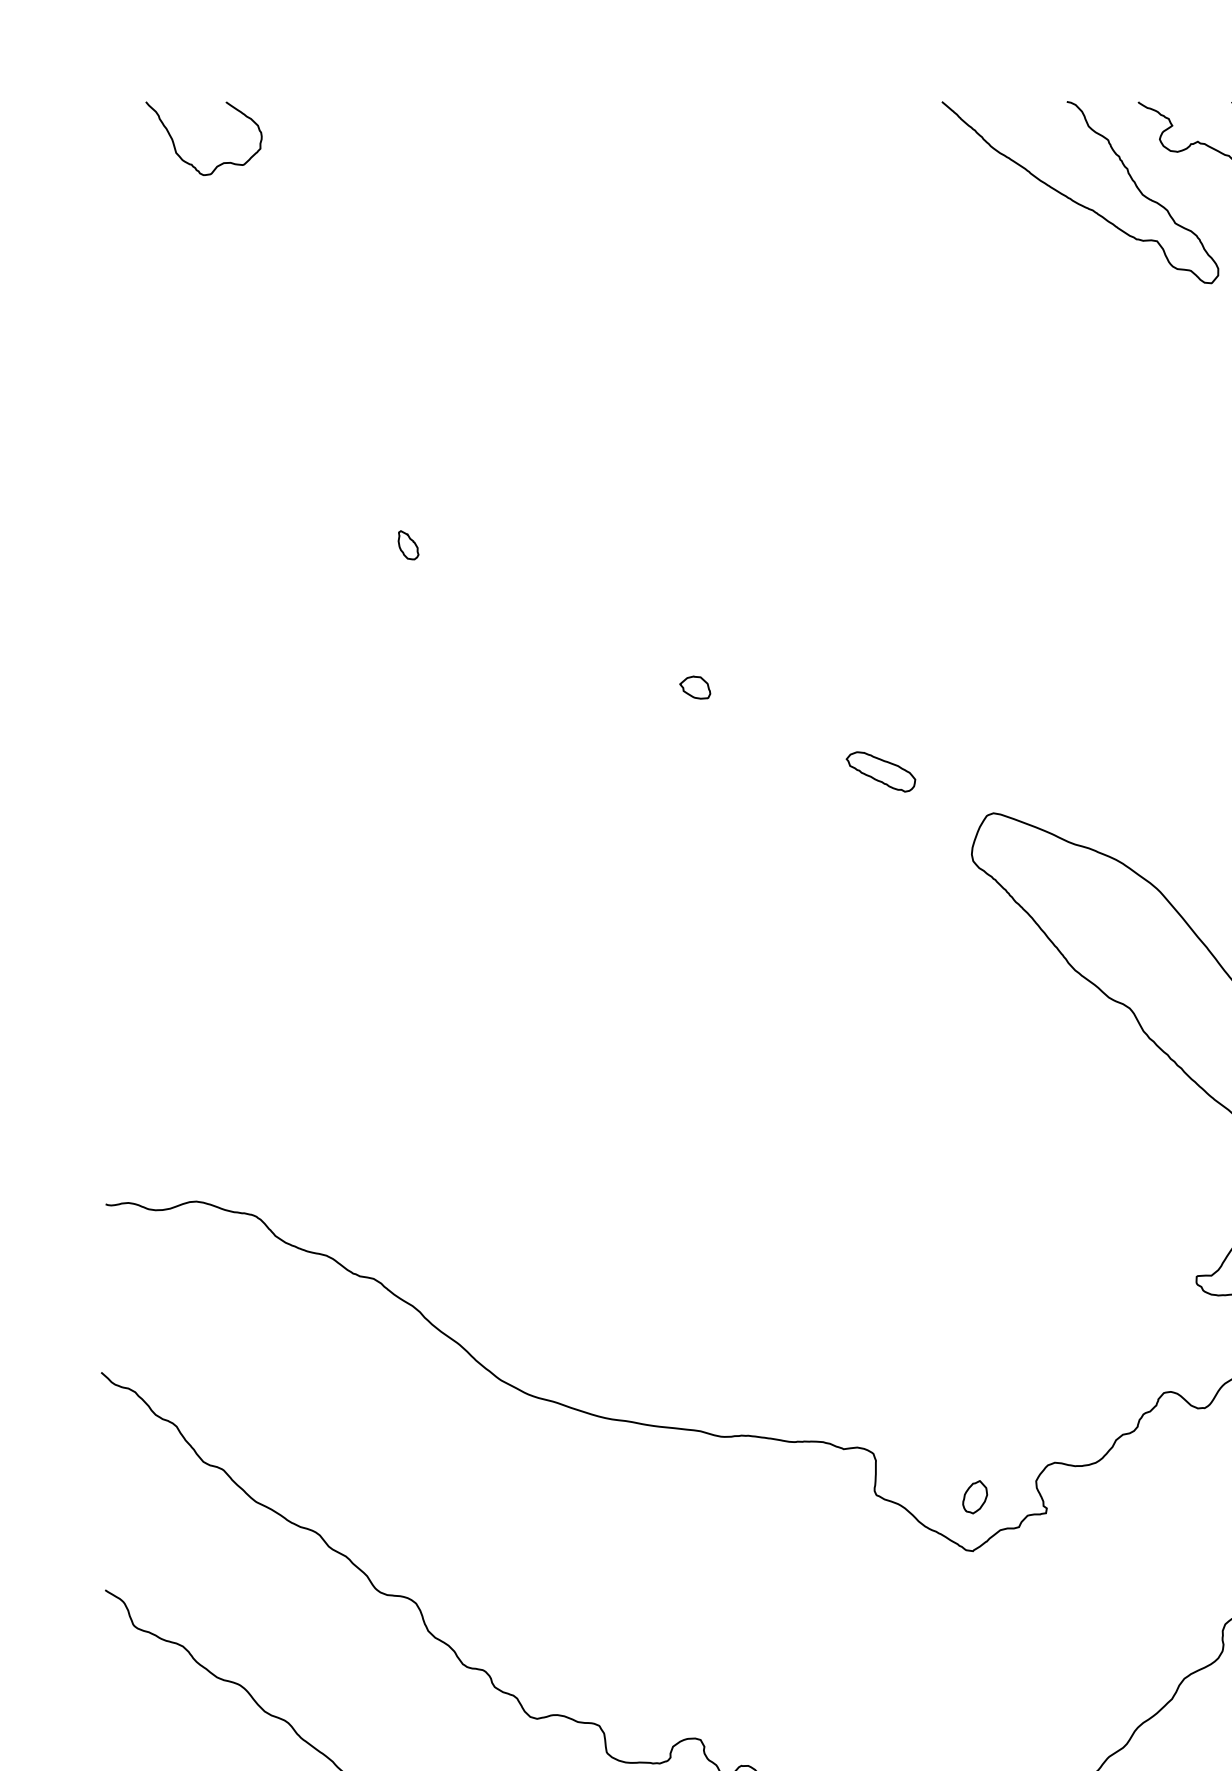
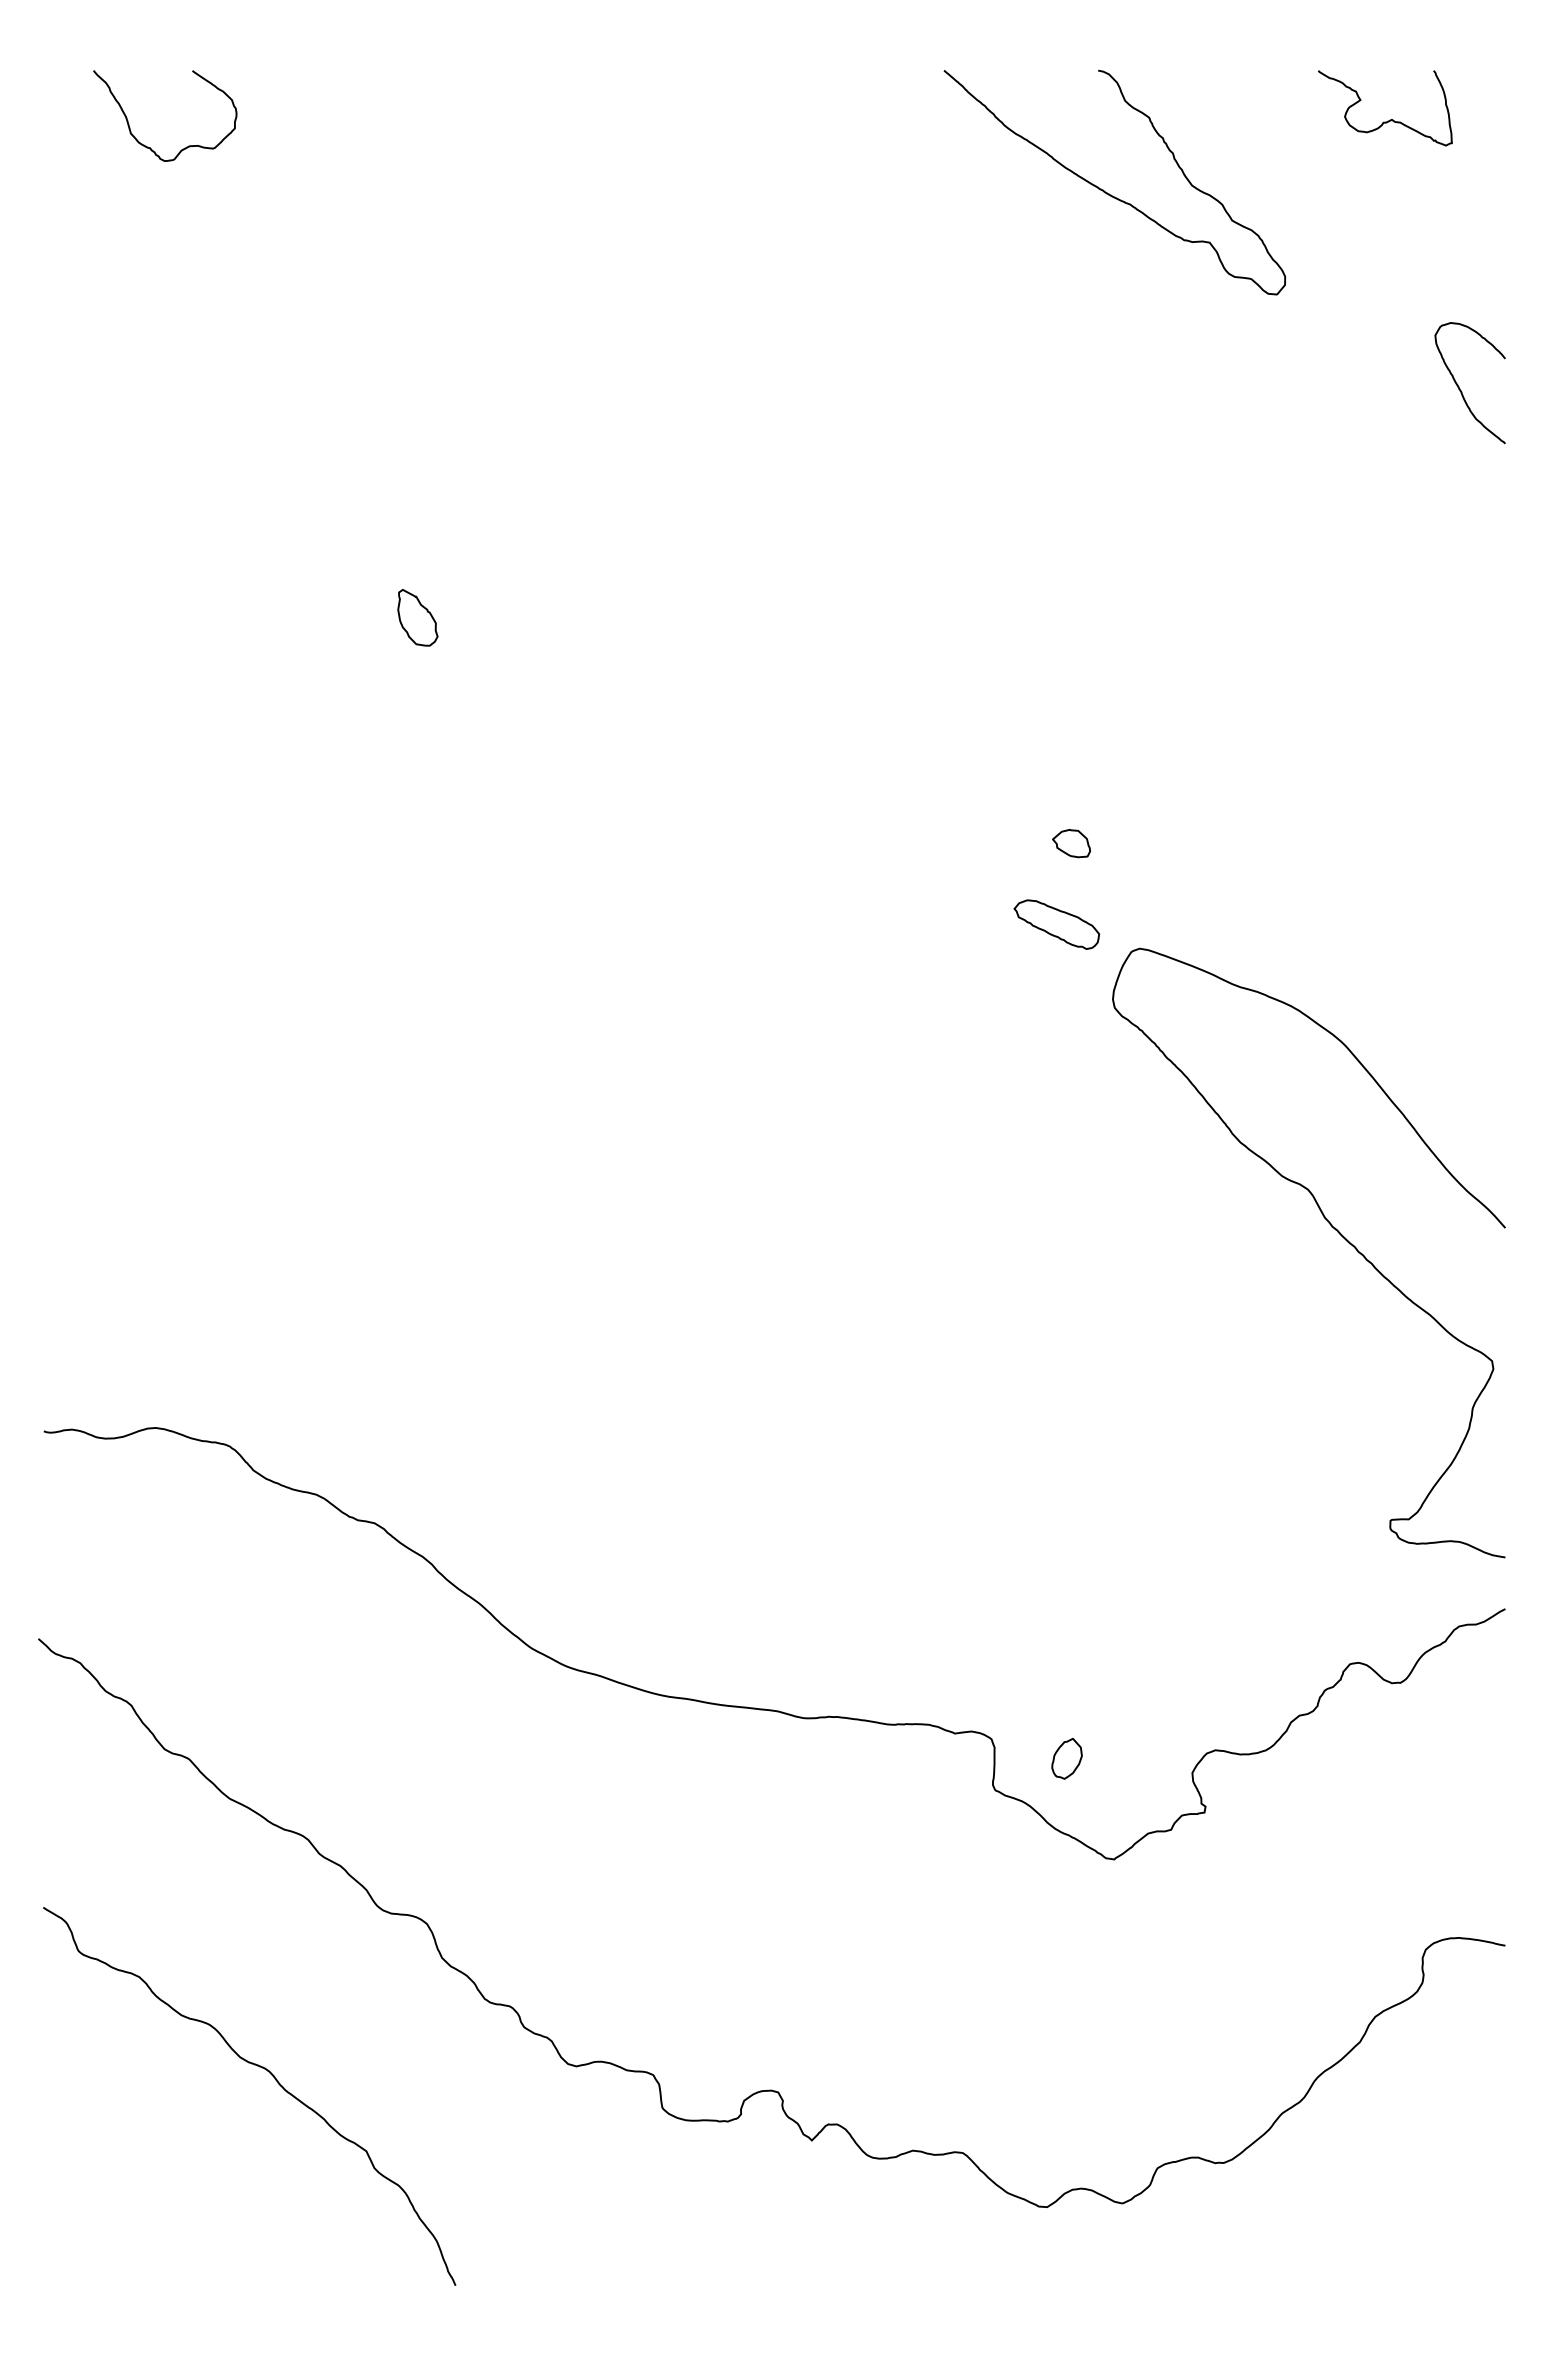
curve: (1075, 201) -> (1109, 193), moved
part: (408, 544) -> (417, 617), size x1.6
part: (695, 687) -> (1071, 843), moved
part: (880, 771) -> (1056, 924), moved
part: (974, 1496) -> (1066, 1758), moved

